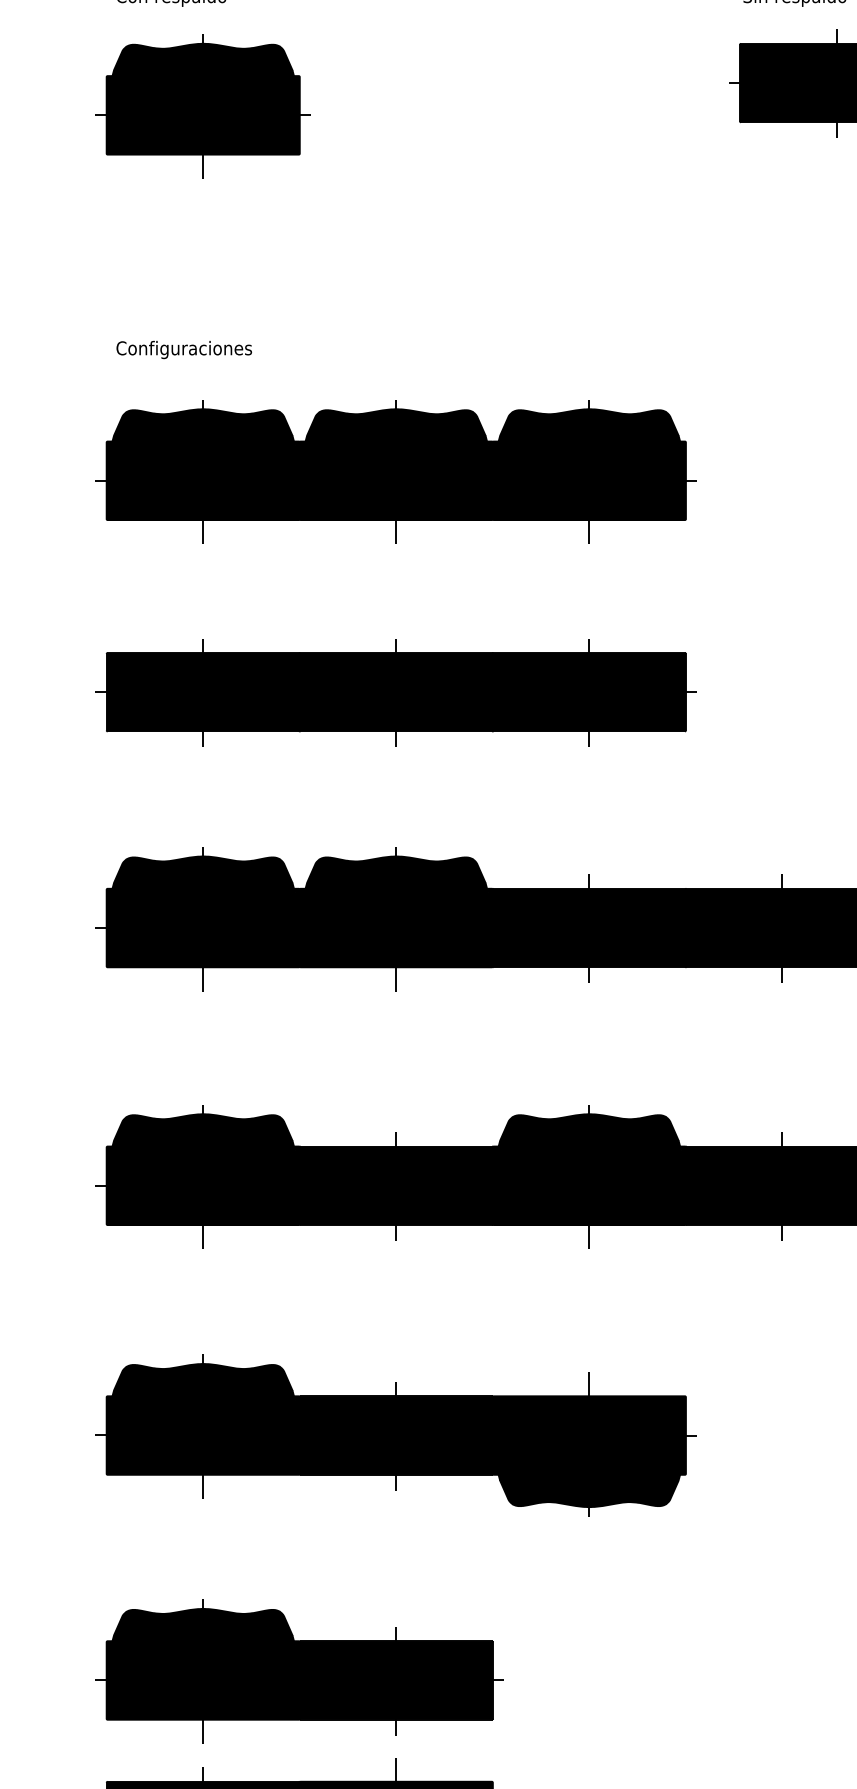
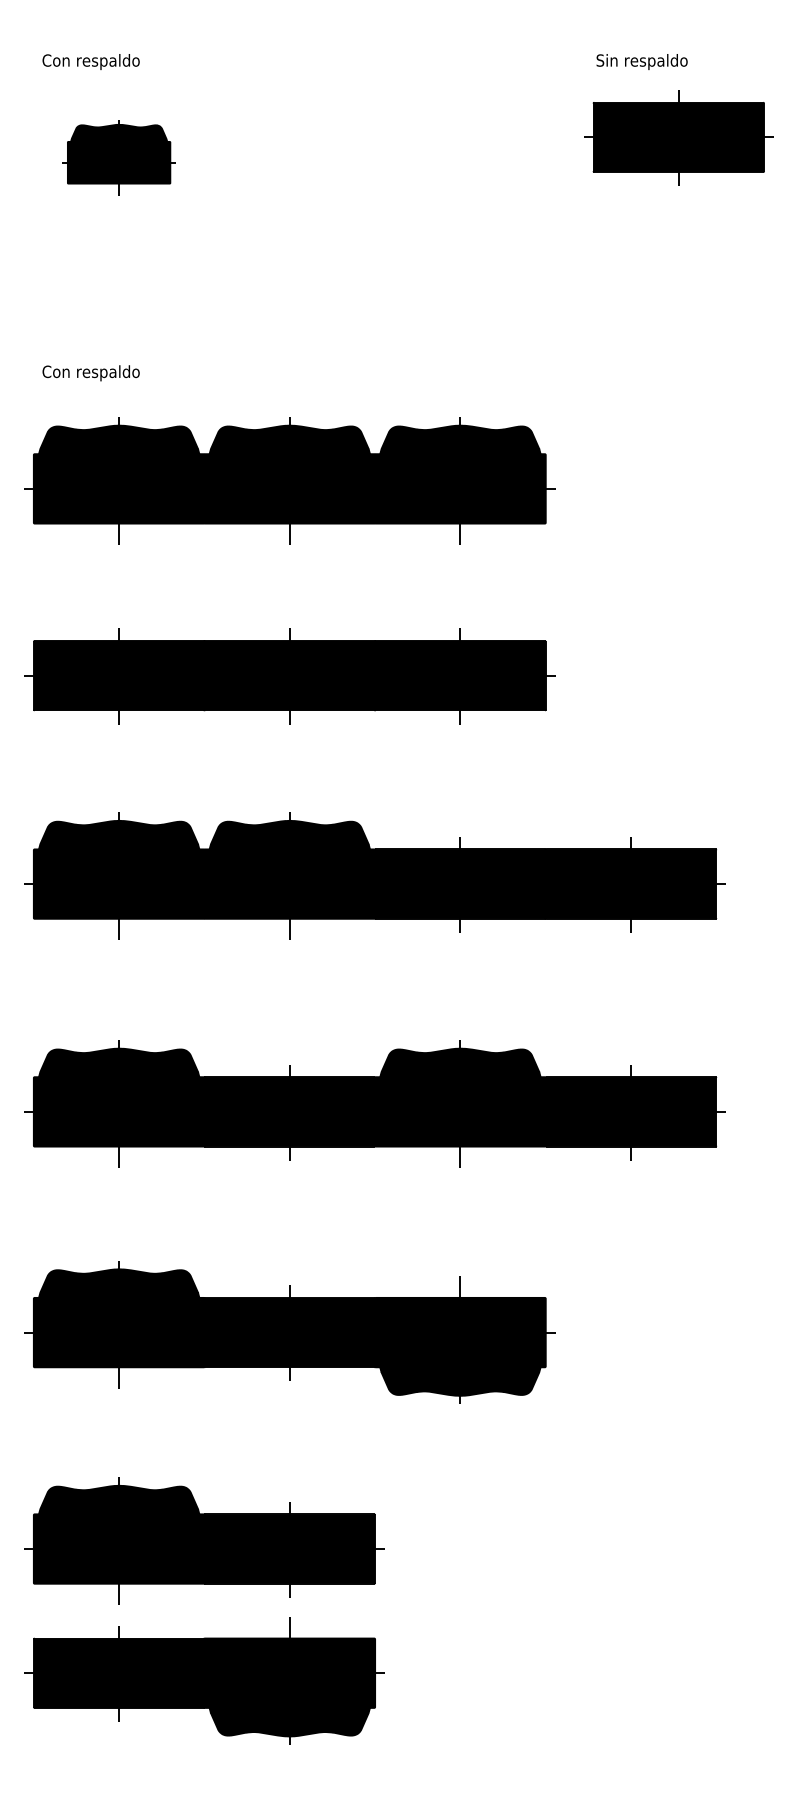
part: (202, 105) -> (118, 157), size x0.6
text: (200, 350) -> (116, 373), Configuraciones -> Con respaldo

